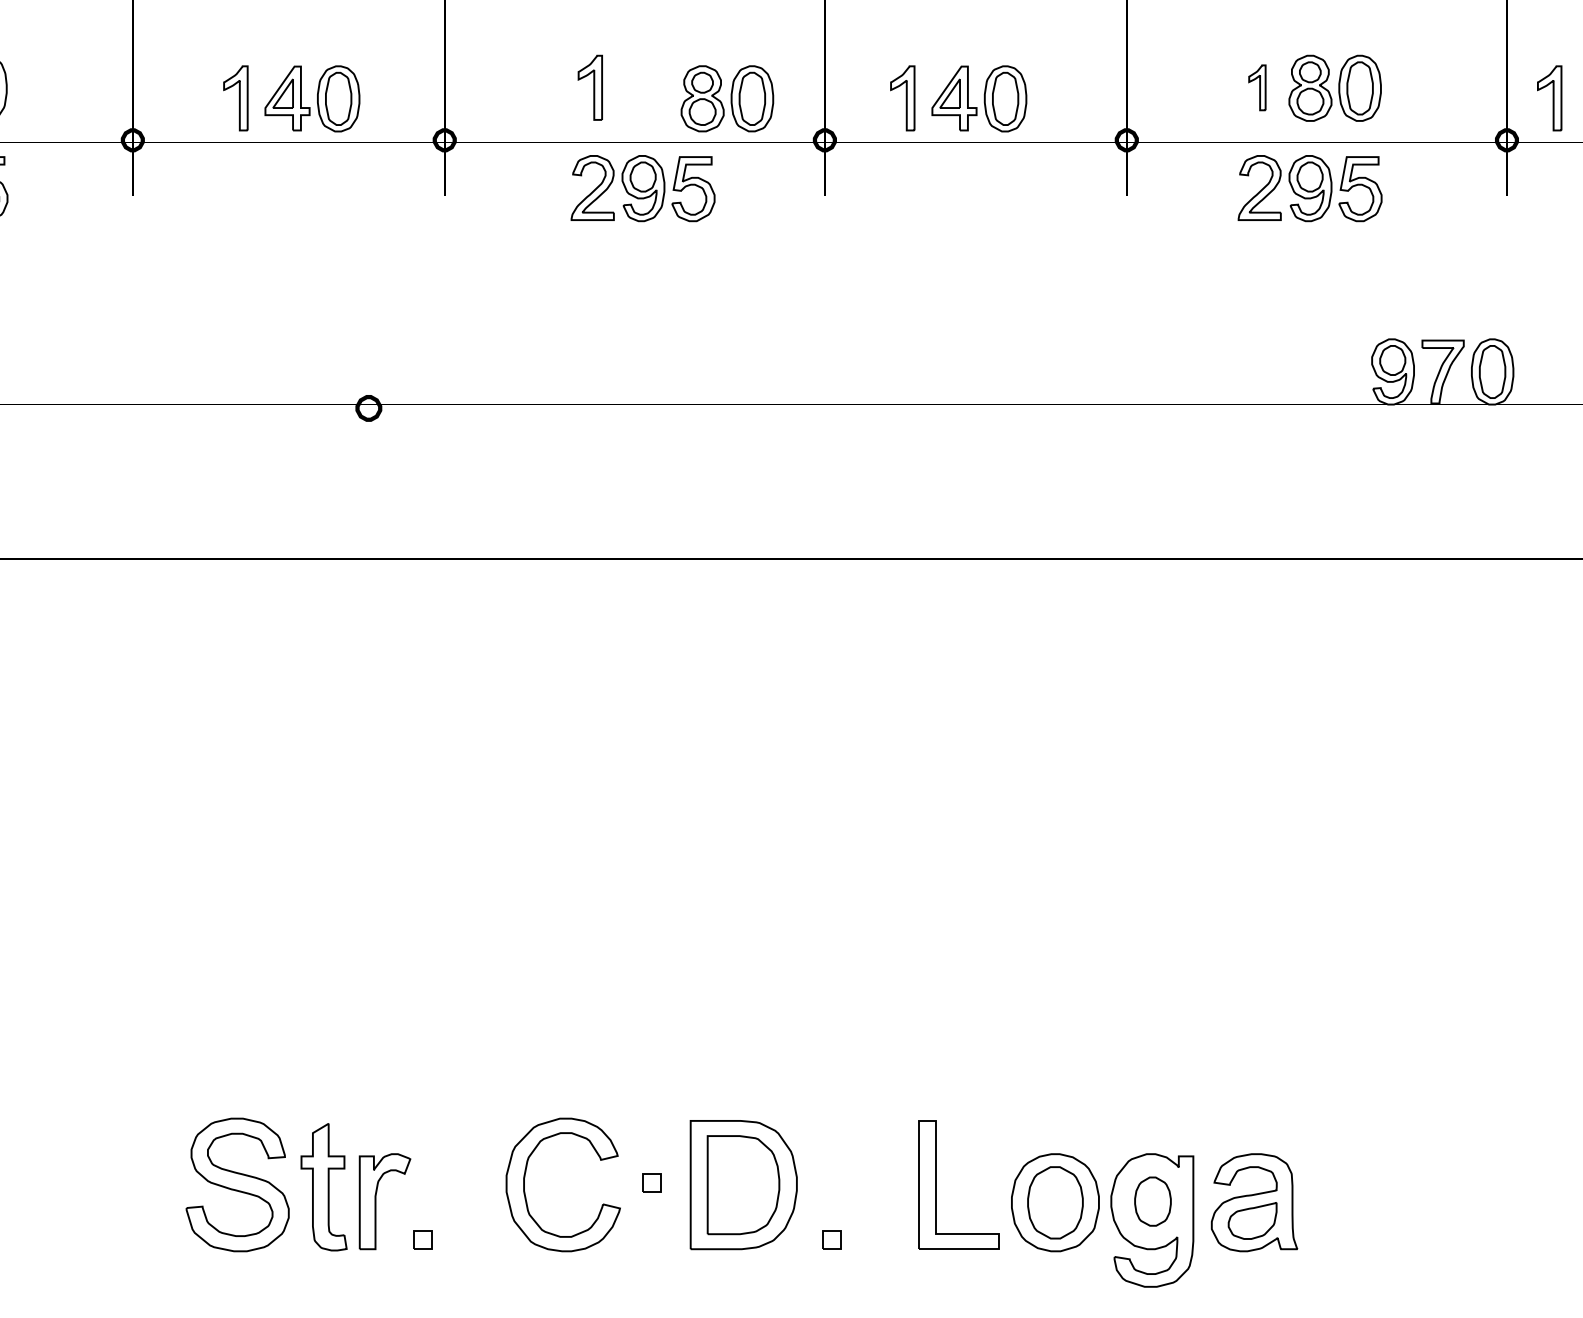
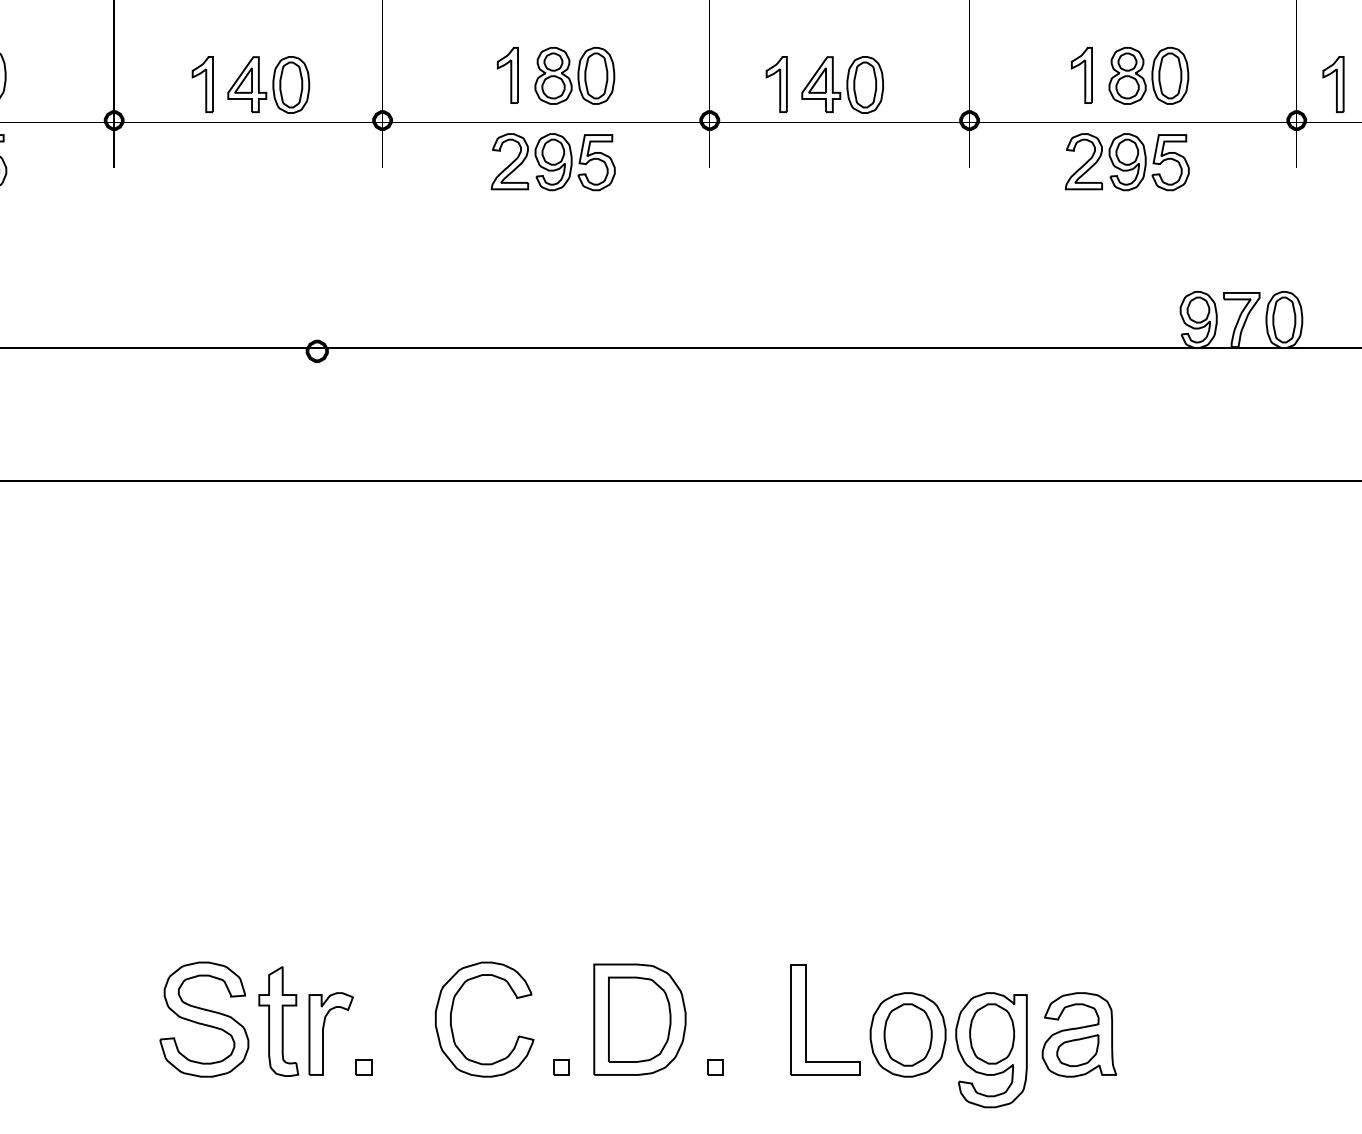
part: (1256, 87) -> (1081, 75), size x1.43
part: (727, 98) -> (574, 75), moved
part: (652, 1183) -> (561, 1067), moved
part: (1152, 1201) -> (991, 1033), size x1.43

